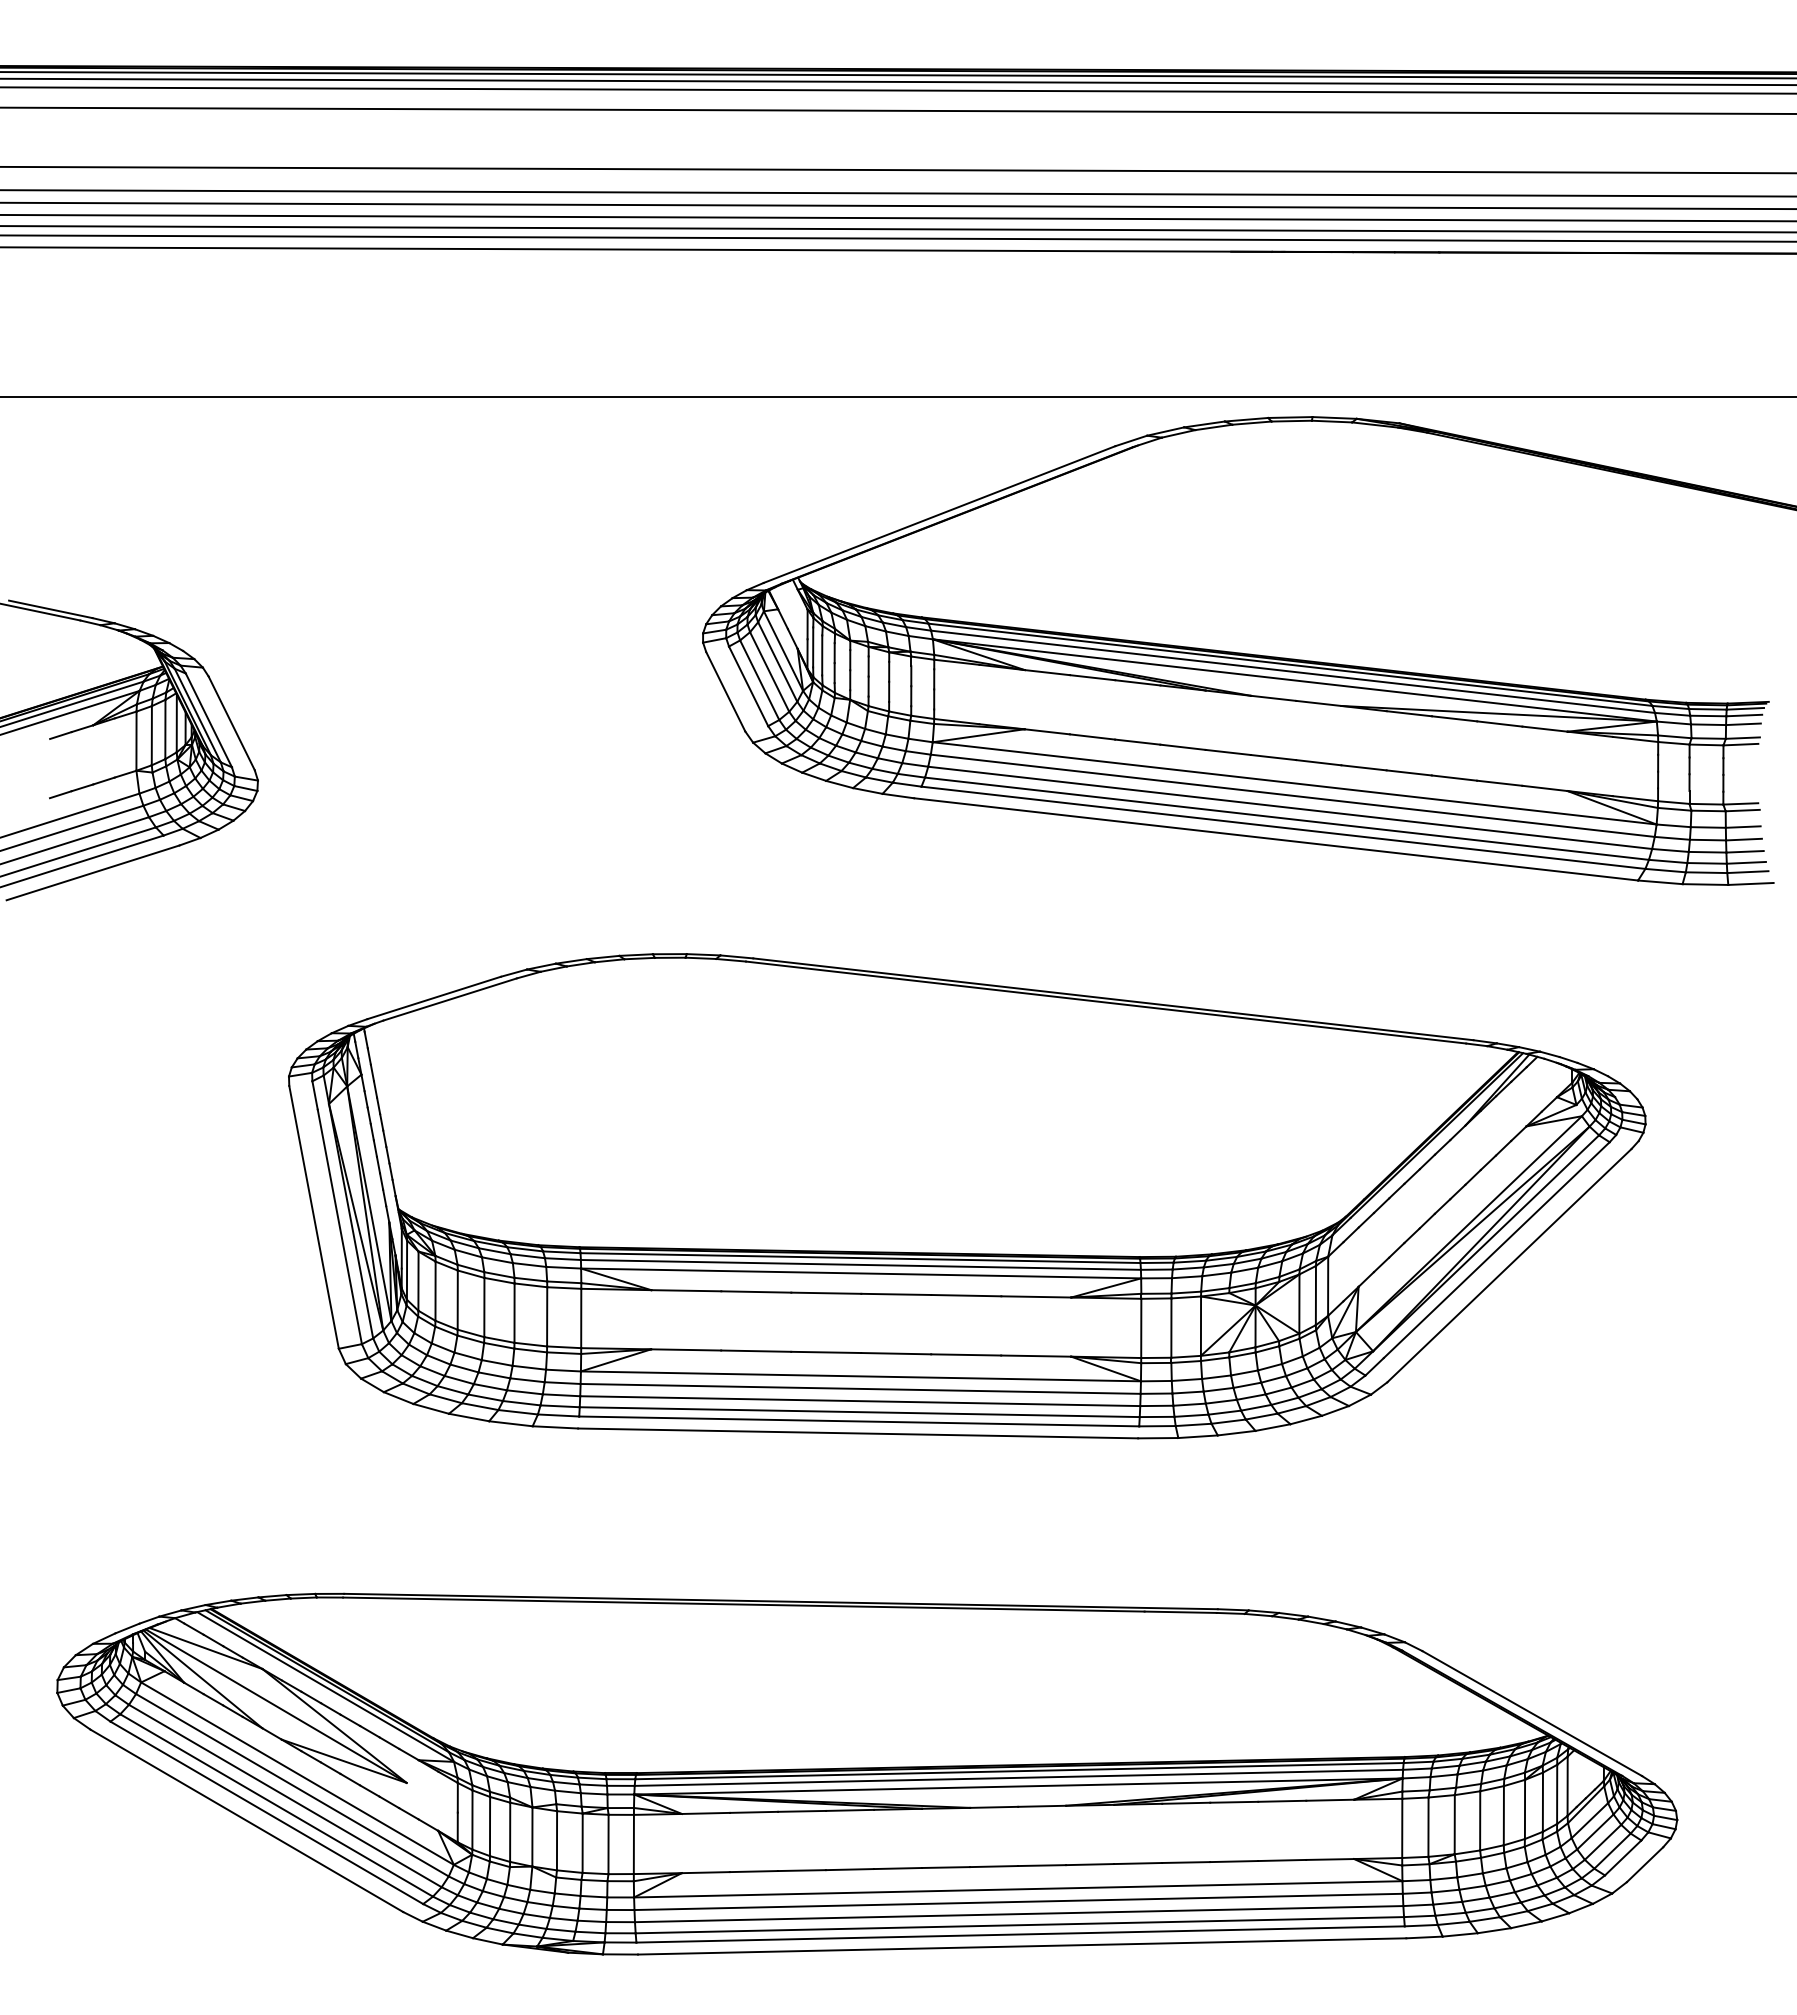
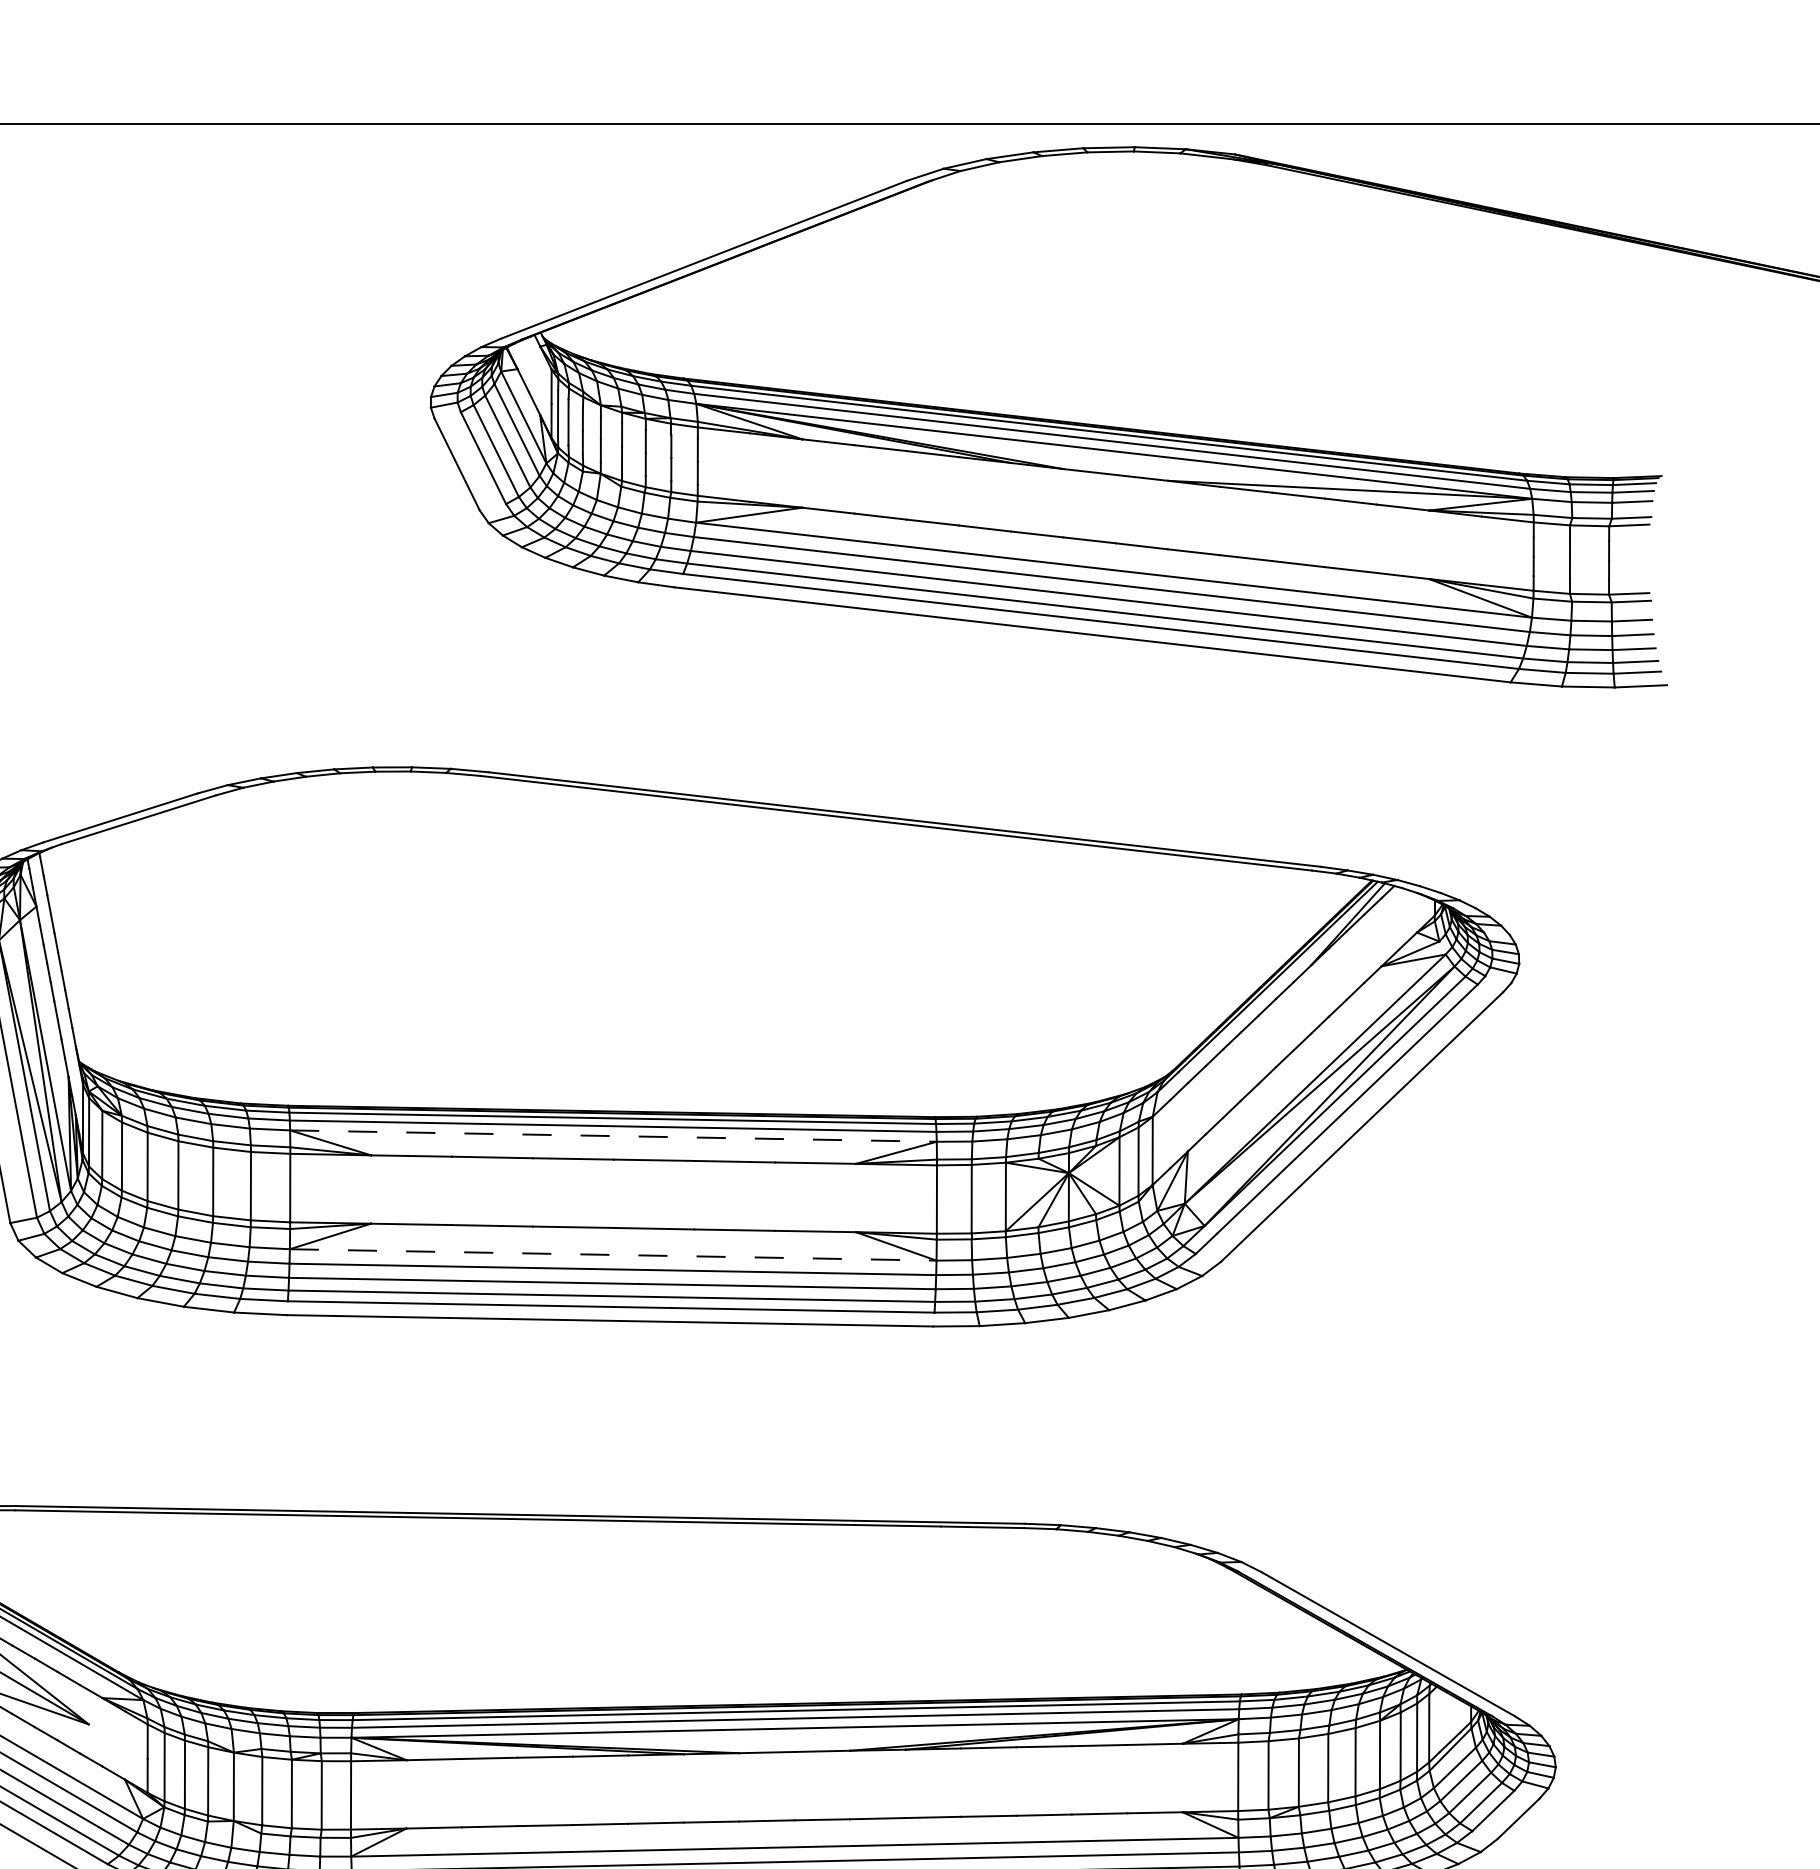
line: (861, 1273) -> (613, 1136), solid -> dashed
line: (861, 1376) -> (613, 1255), solid -> dashed

